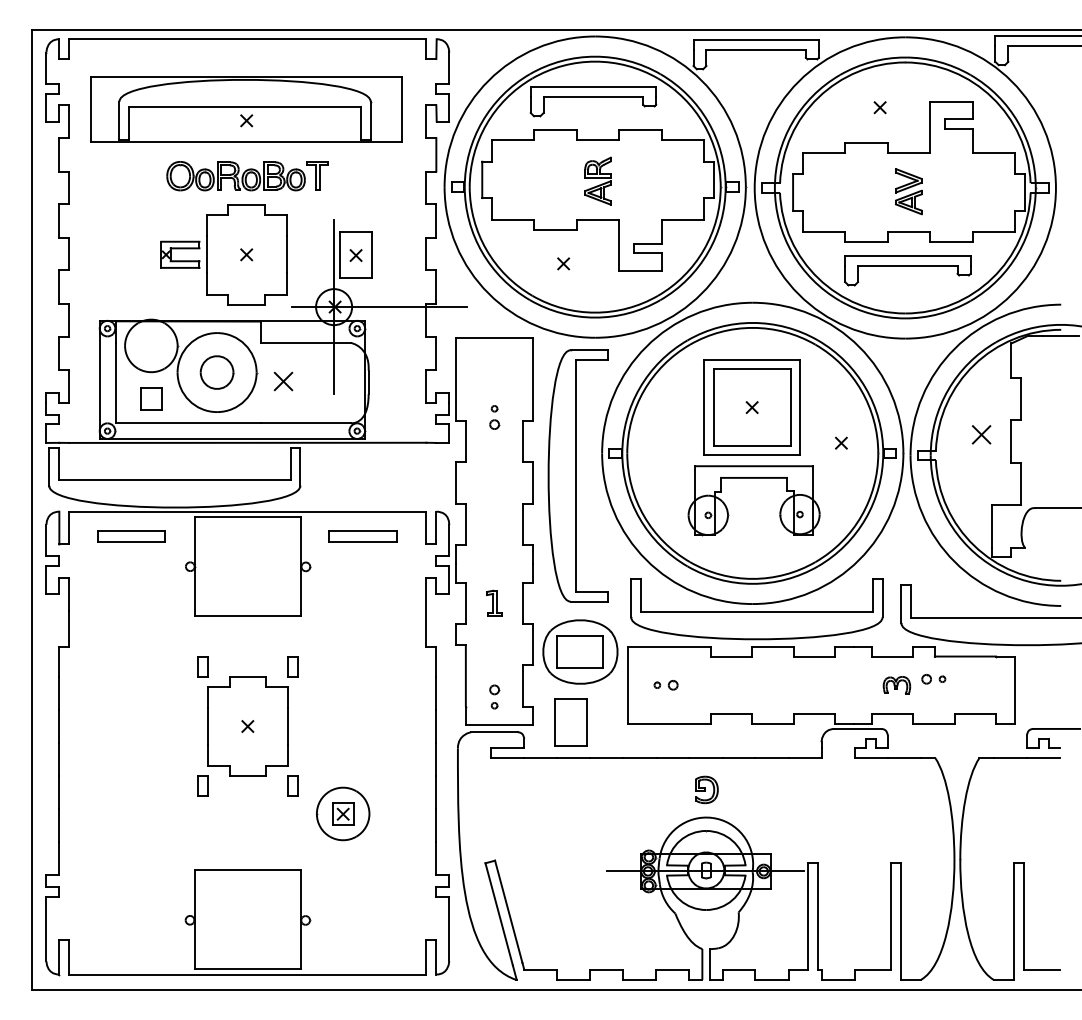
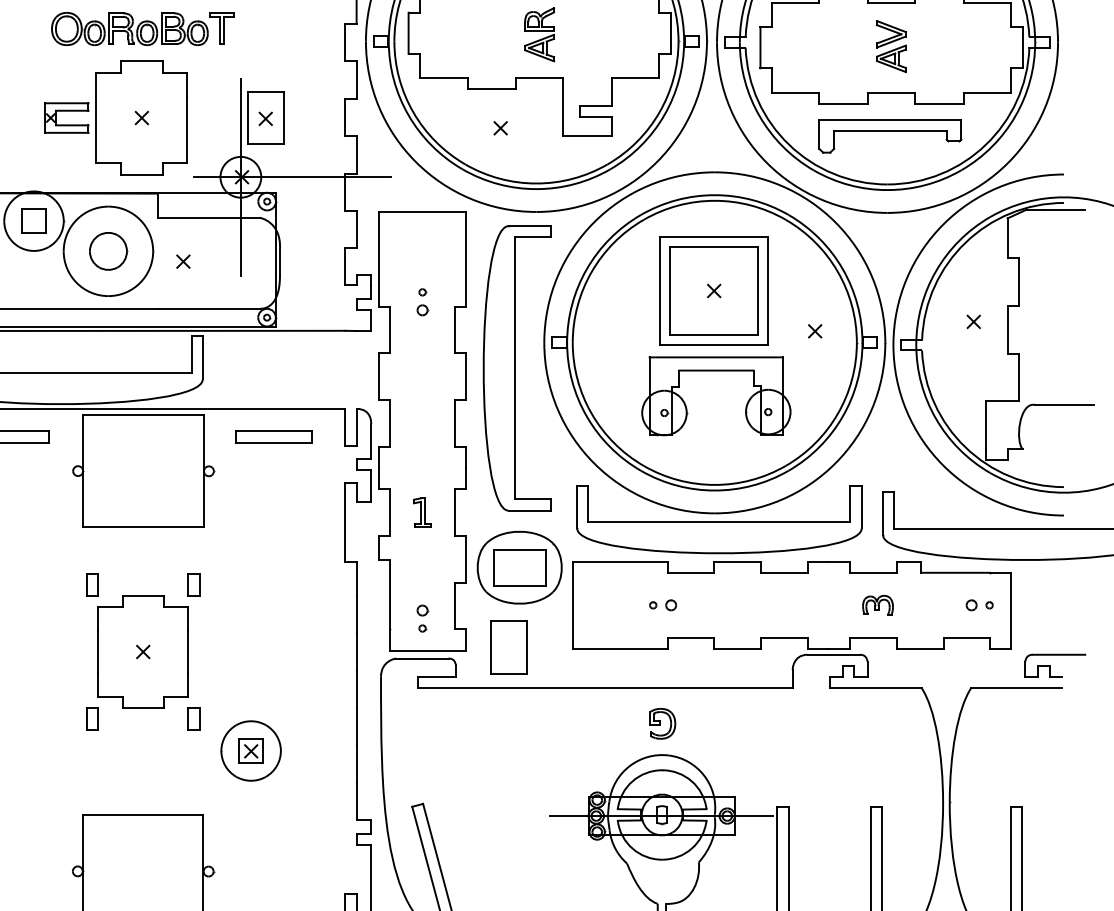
part: (282, 381) -> (182, 261), size x0.62
part: (151, 398) -> (34, 220), moved
part: (981, 434) -> (973, 321), size x0.62
part: (933, 679) -> (979, 605), moved
part: (665, 685) -> (662, 605), moved

